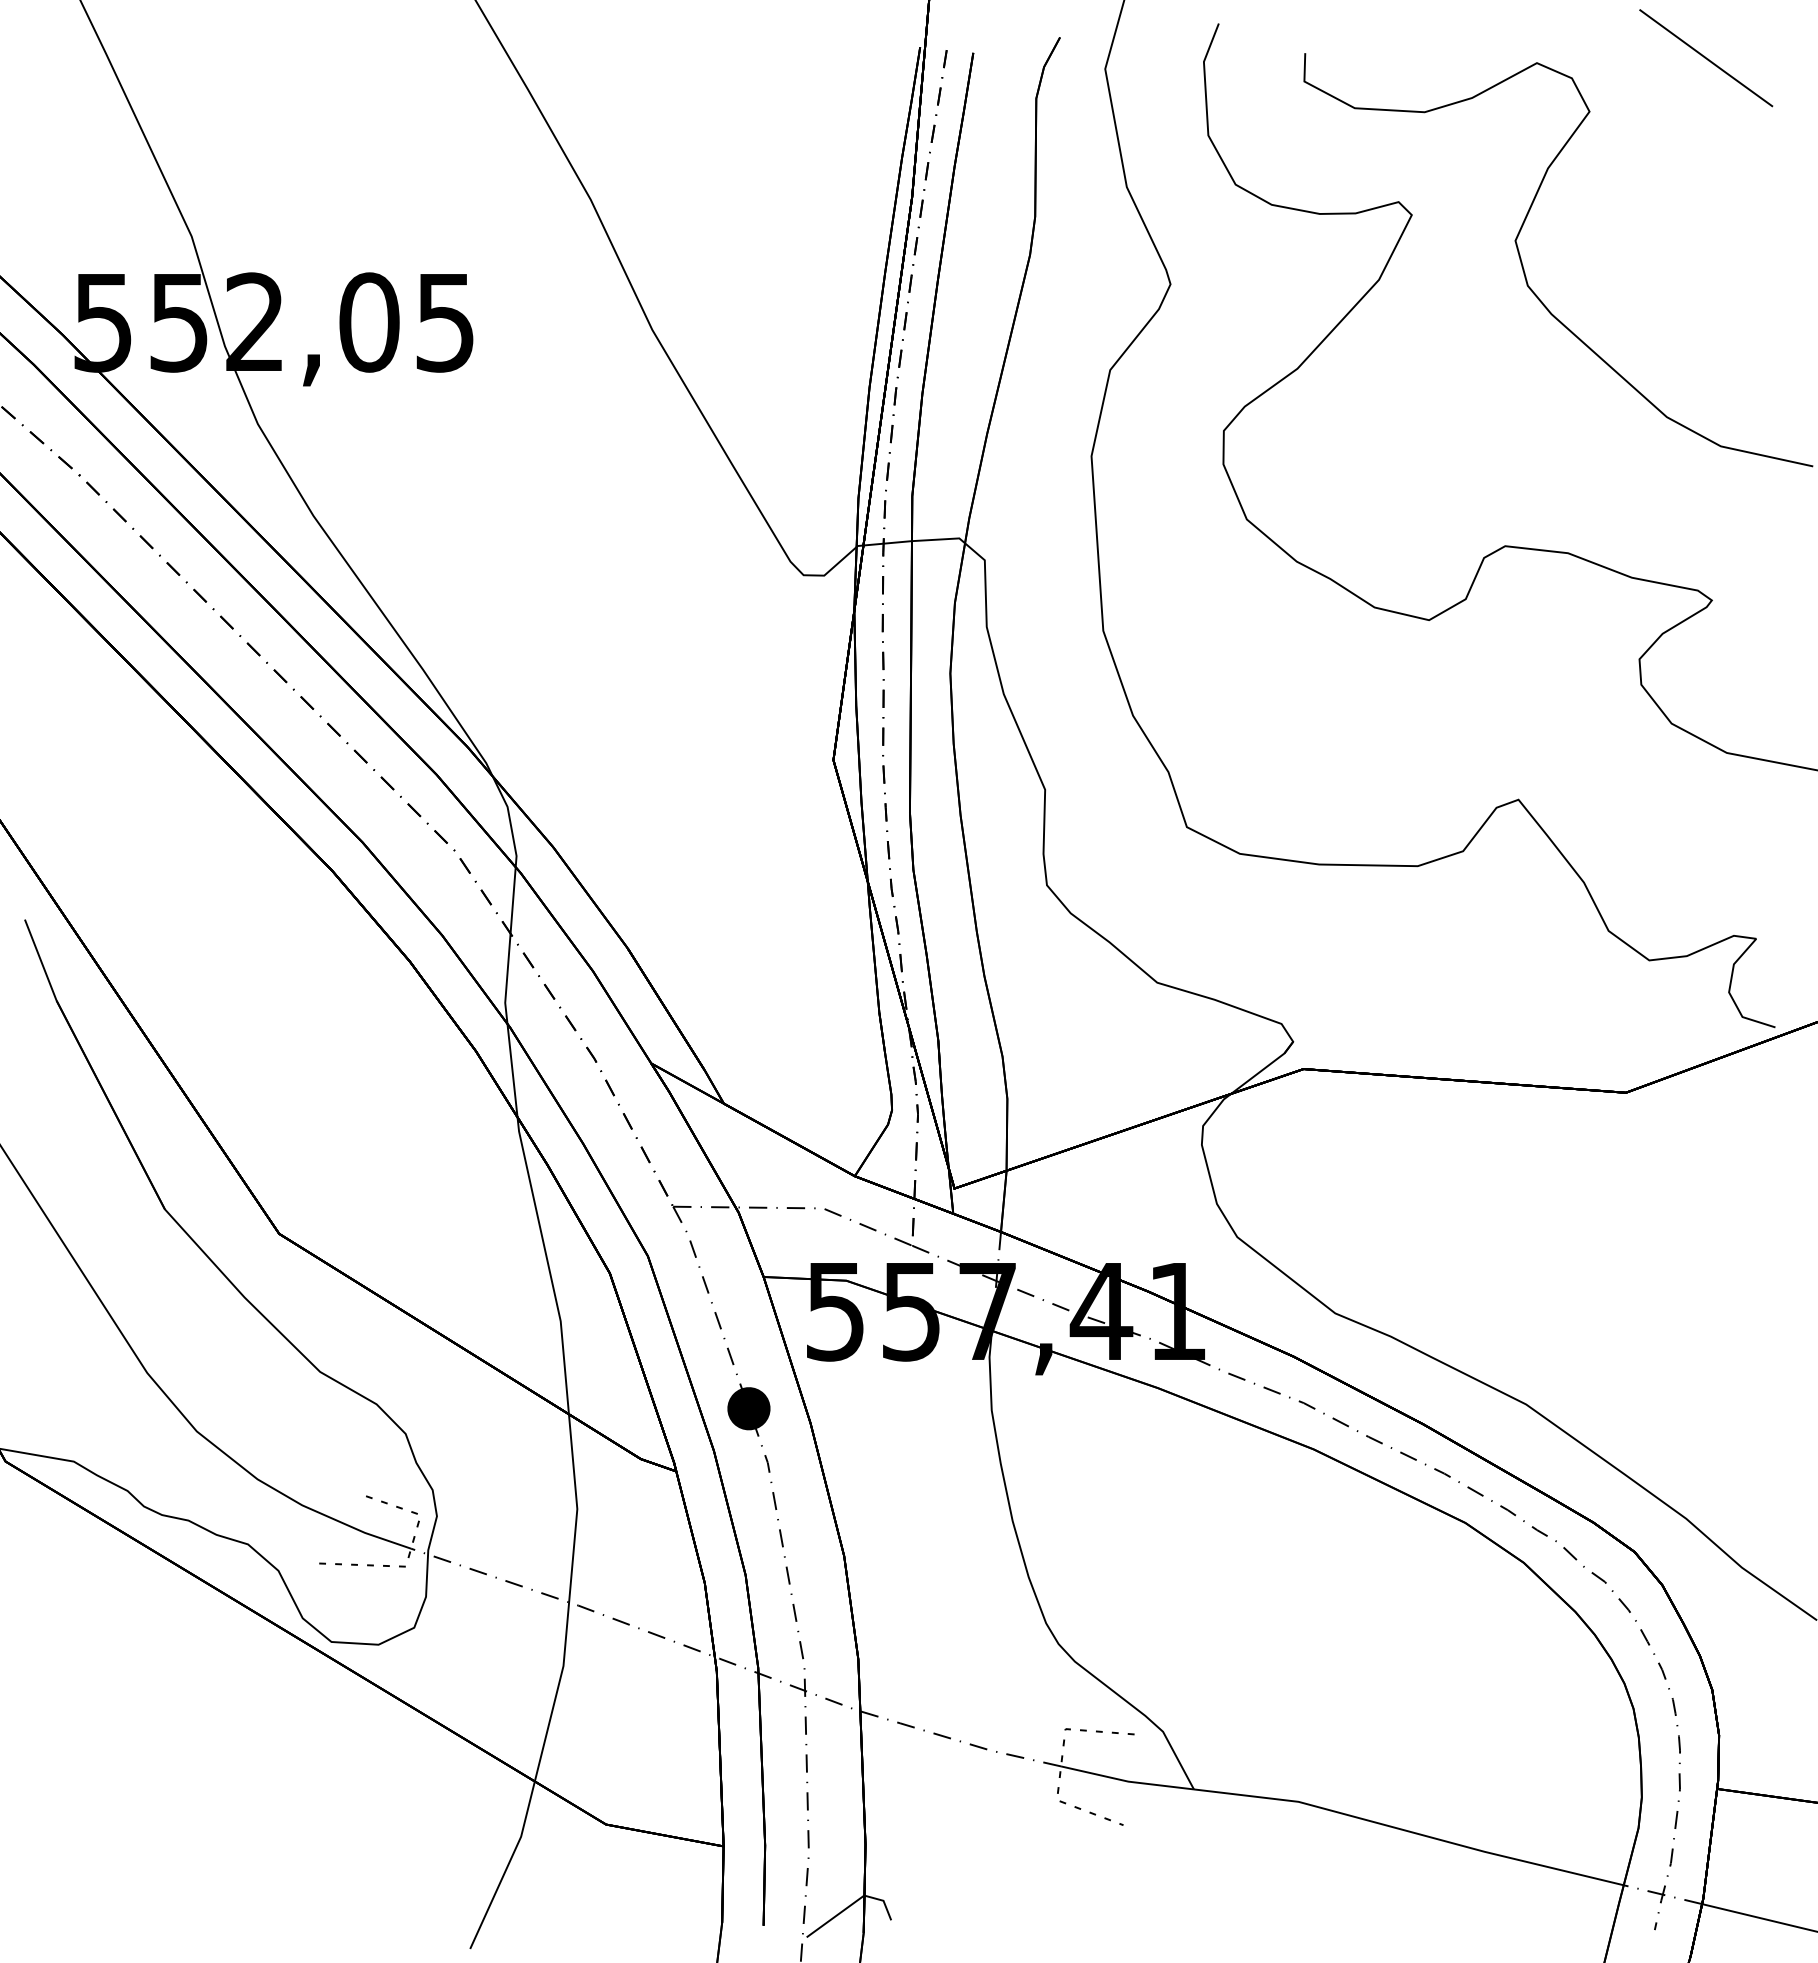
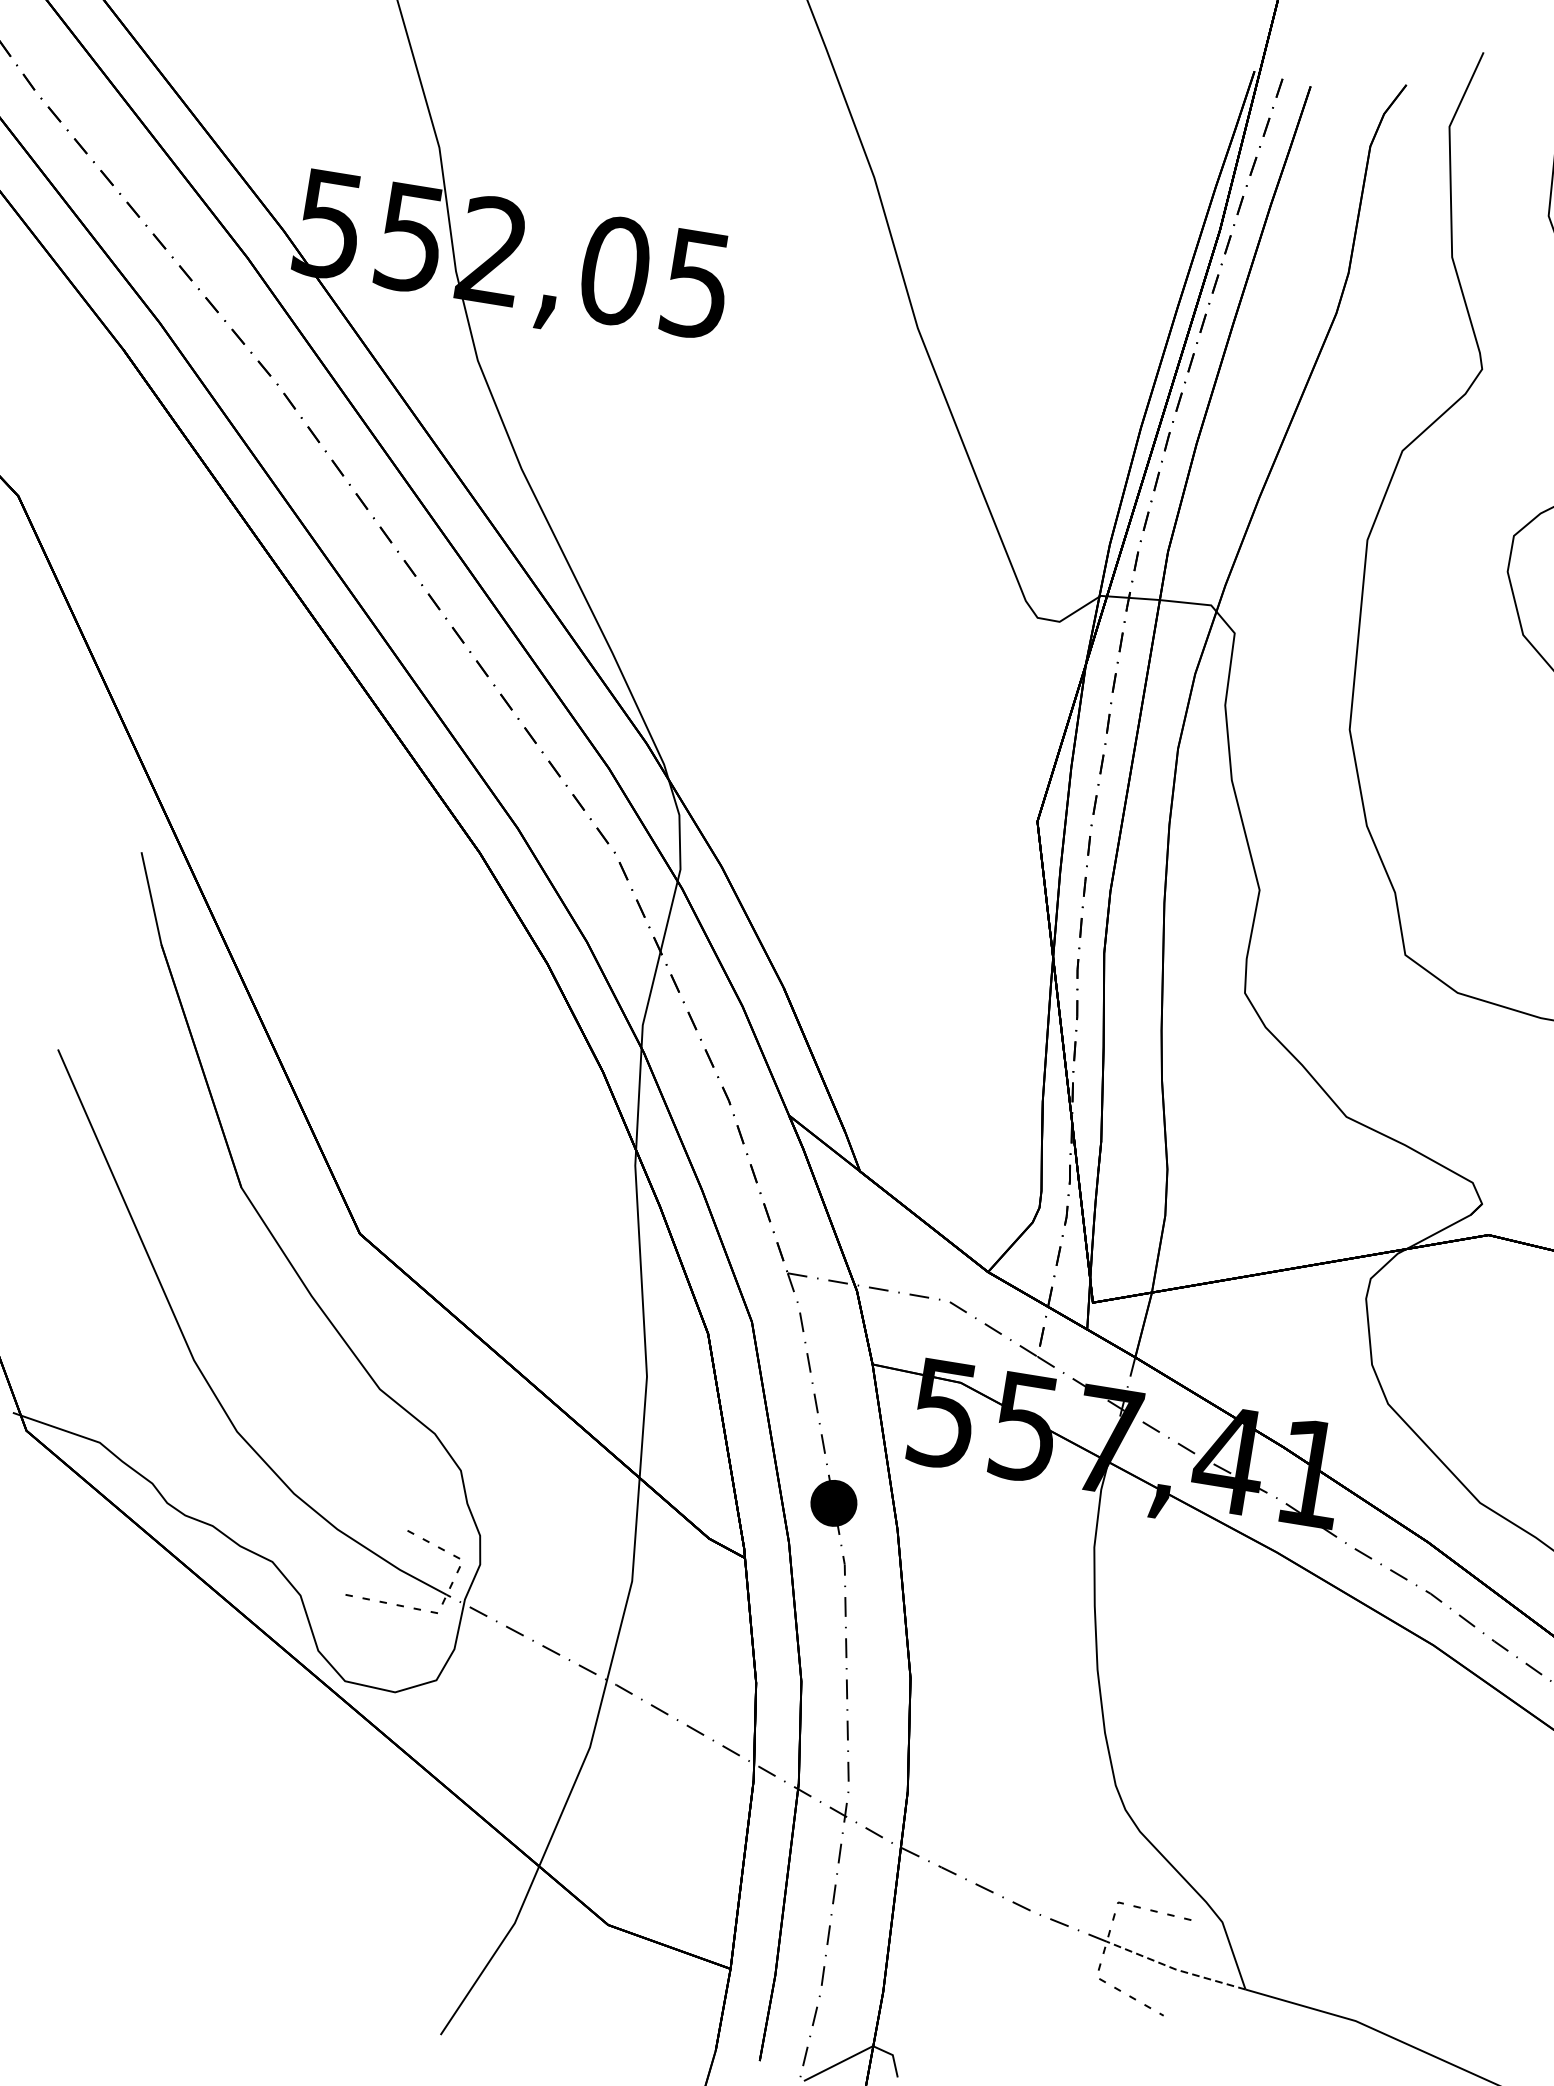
line: (1127, 1781) -> (1175, 1969), solid -> dashed

